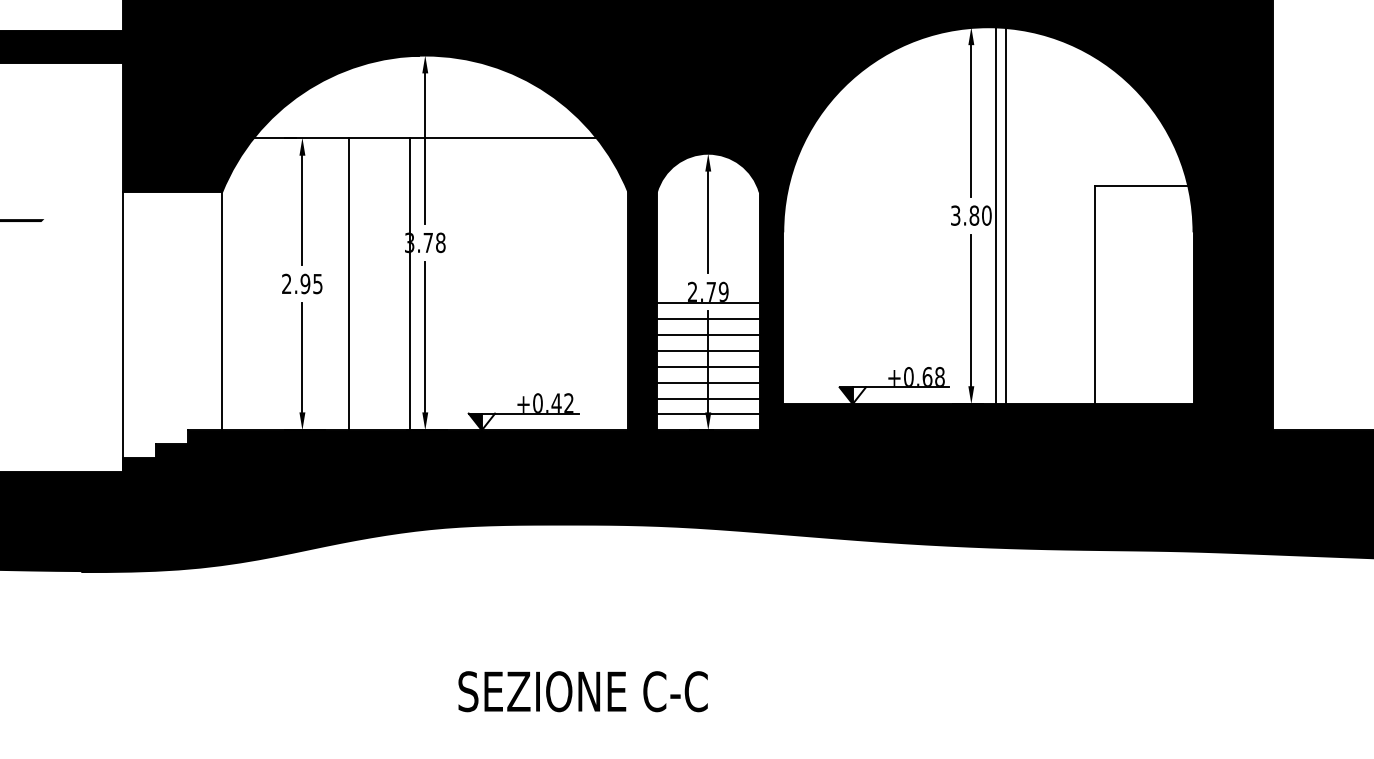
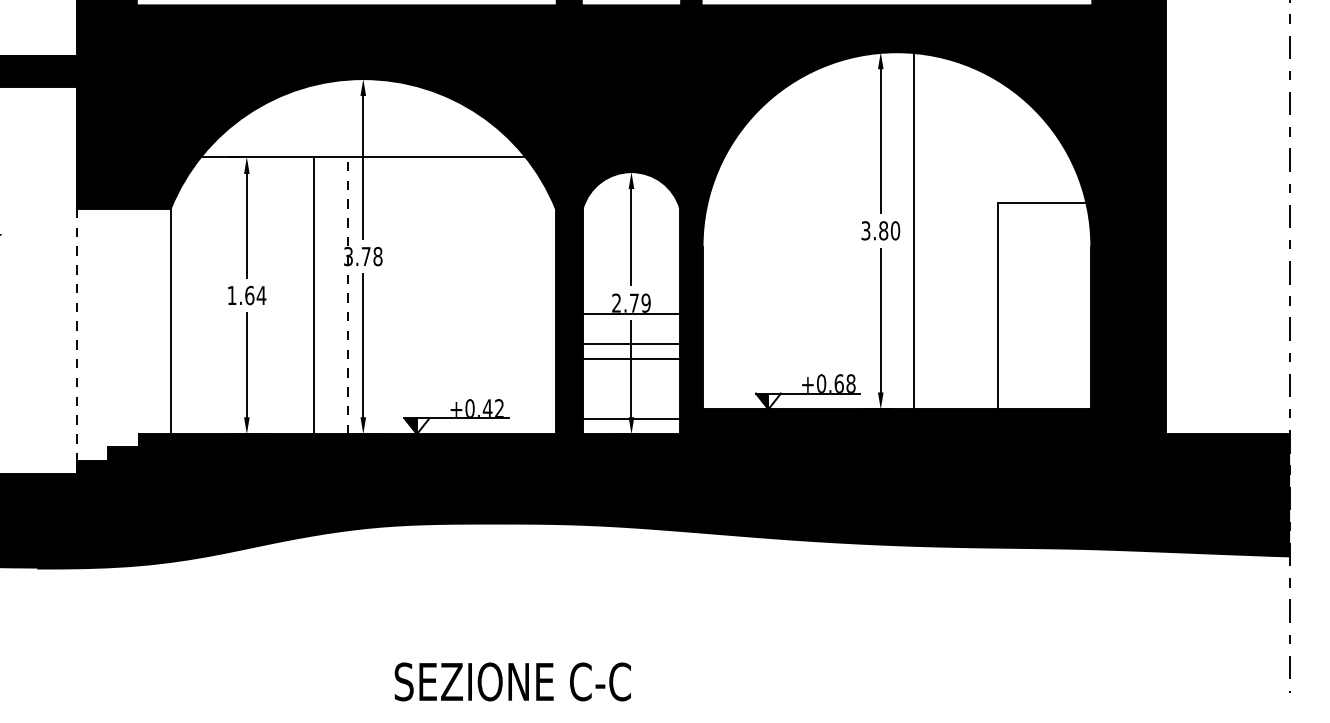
line: (996, 215) -> (904, 230), removed
text: (302, 283) -> (246, 295), 2.95 -> 1.64
line: (349, 283) -> (314, 295), moved
line: (409, 283) -> (348, 295), solid -> dashed
line: (708, 319) -> (631, 329), removed
line: (122, 332) -> (76, 341), solid -> dashed
line: (708, 367) -> (631, 374), removed
line: (708, 383) -> (631, 389), removed
line: (708, 398) -> (631, 404), removed

